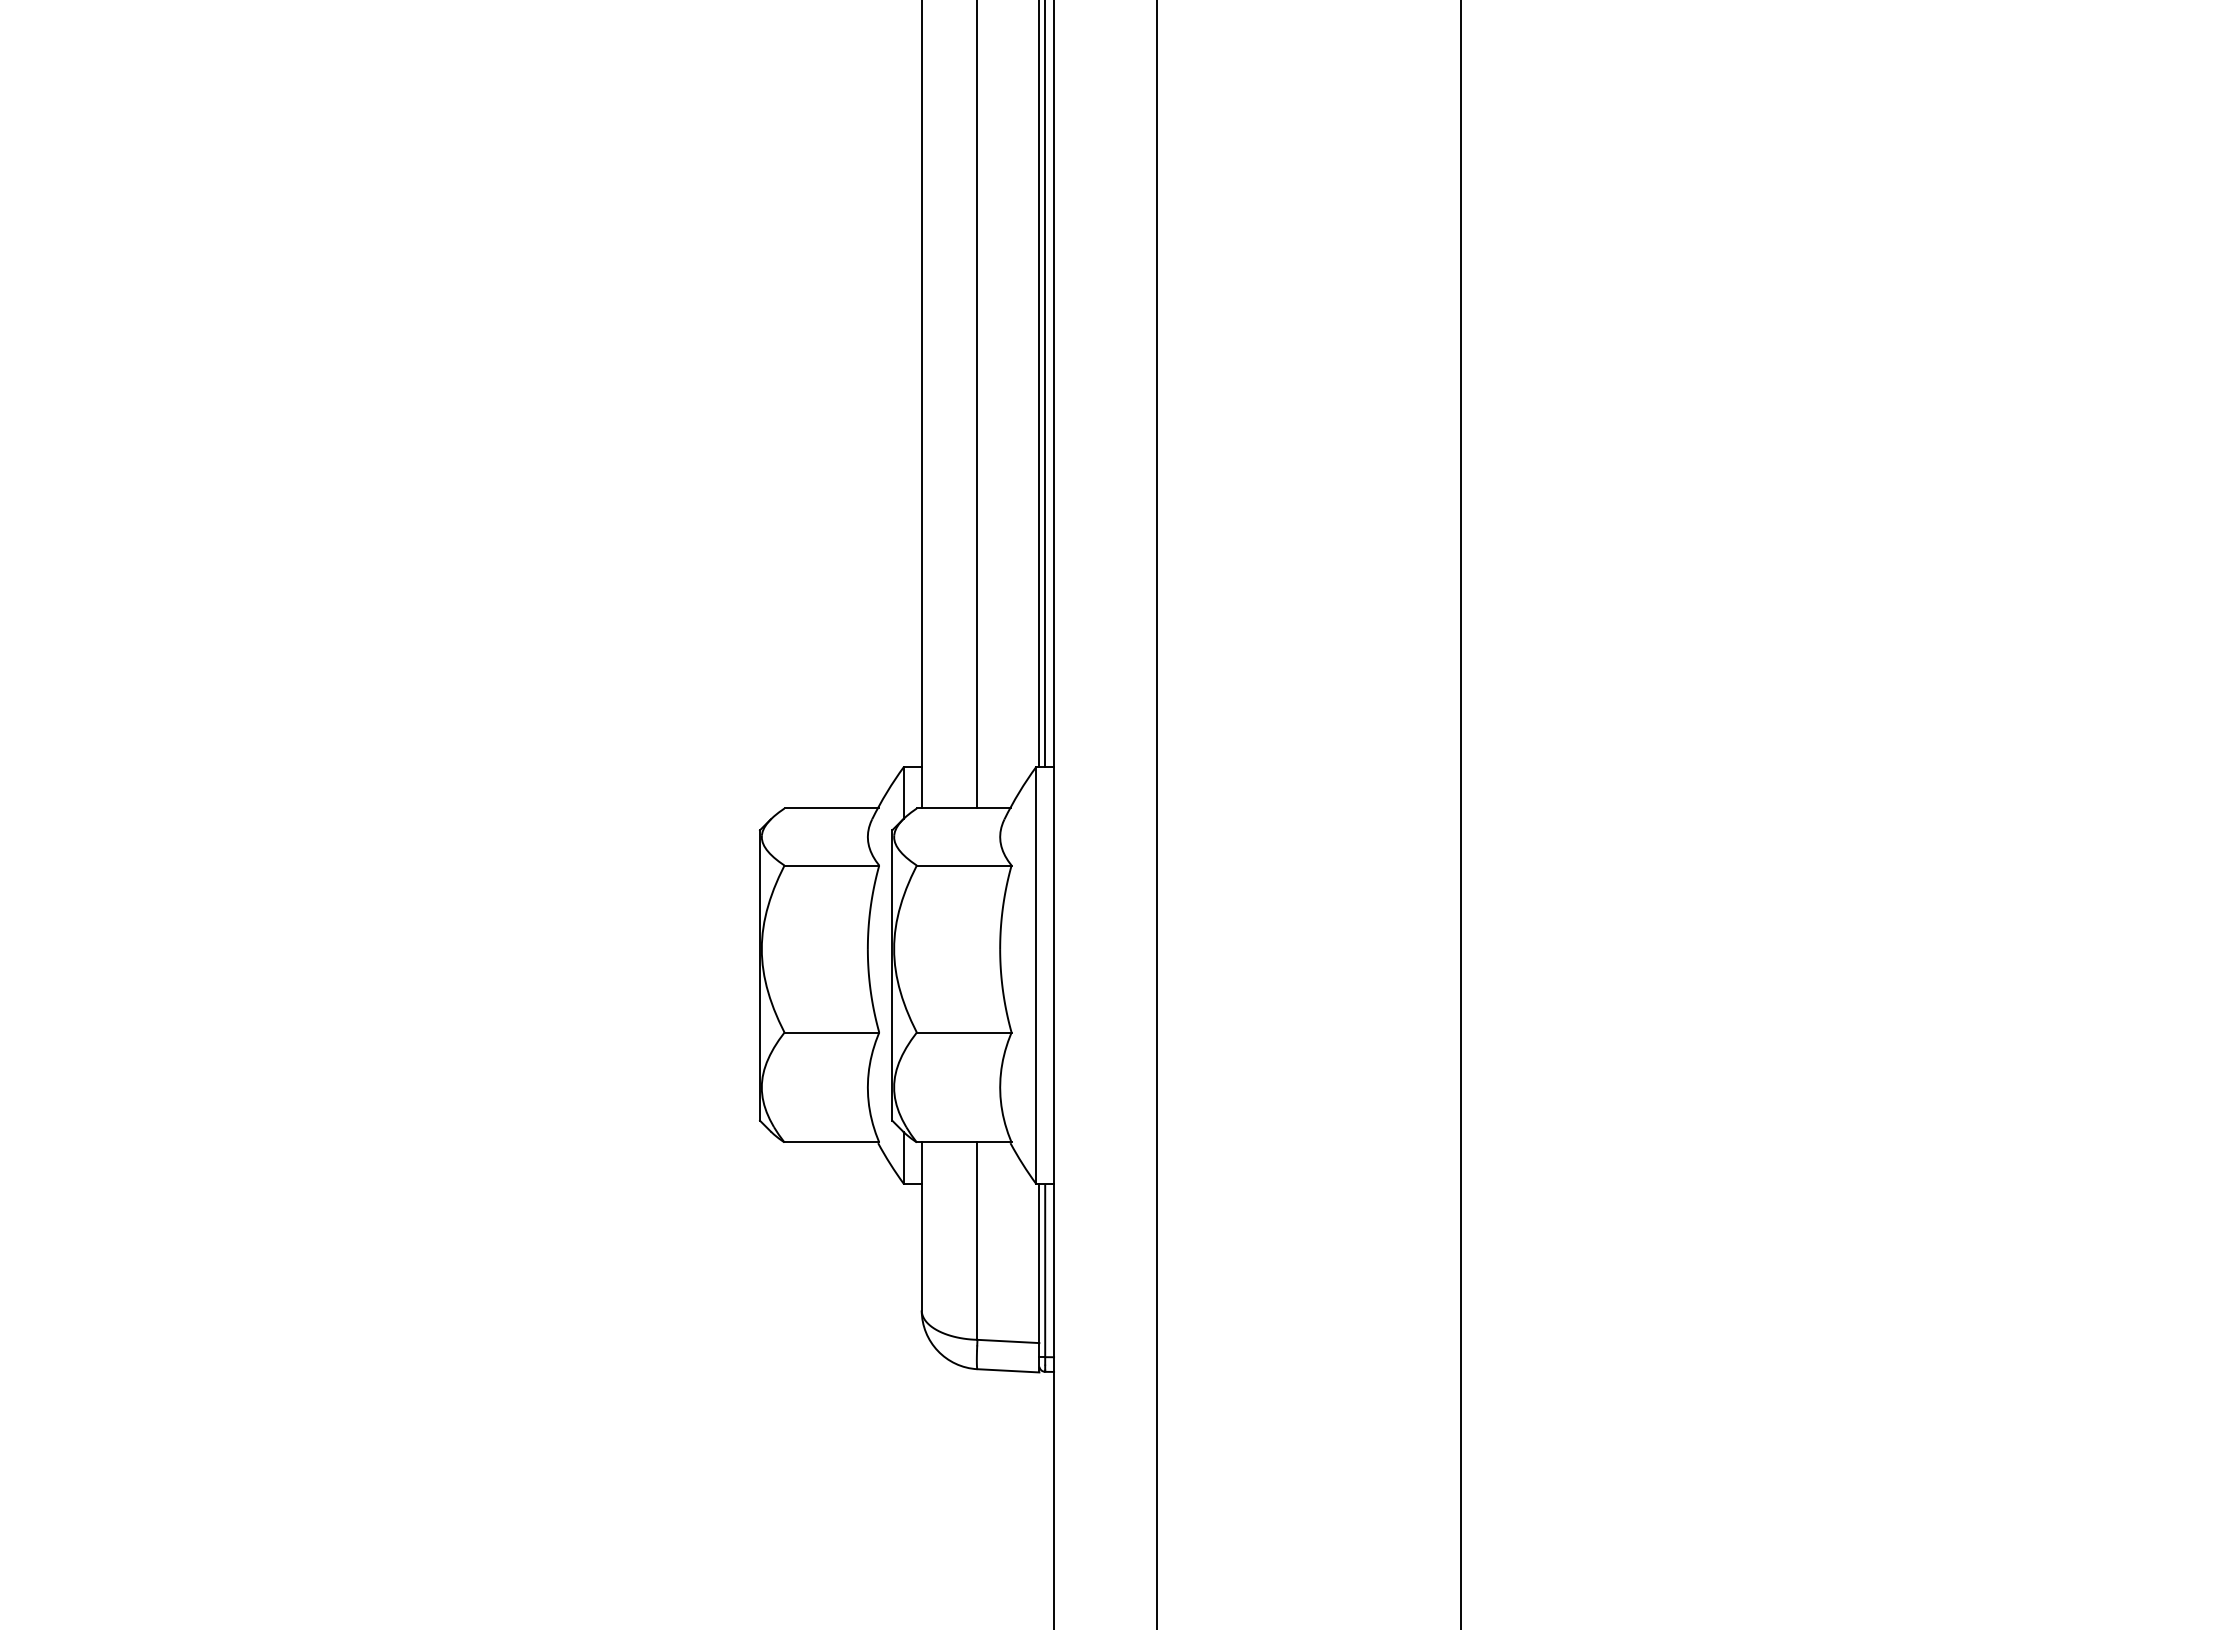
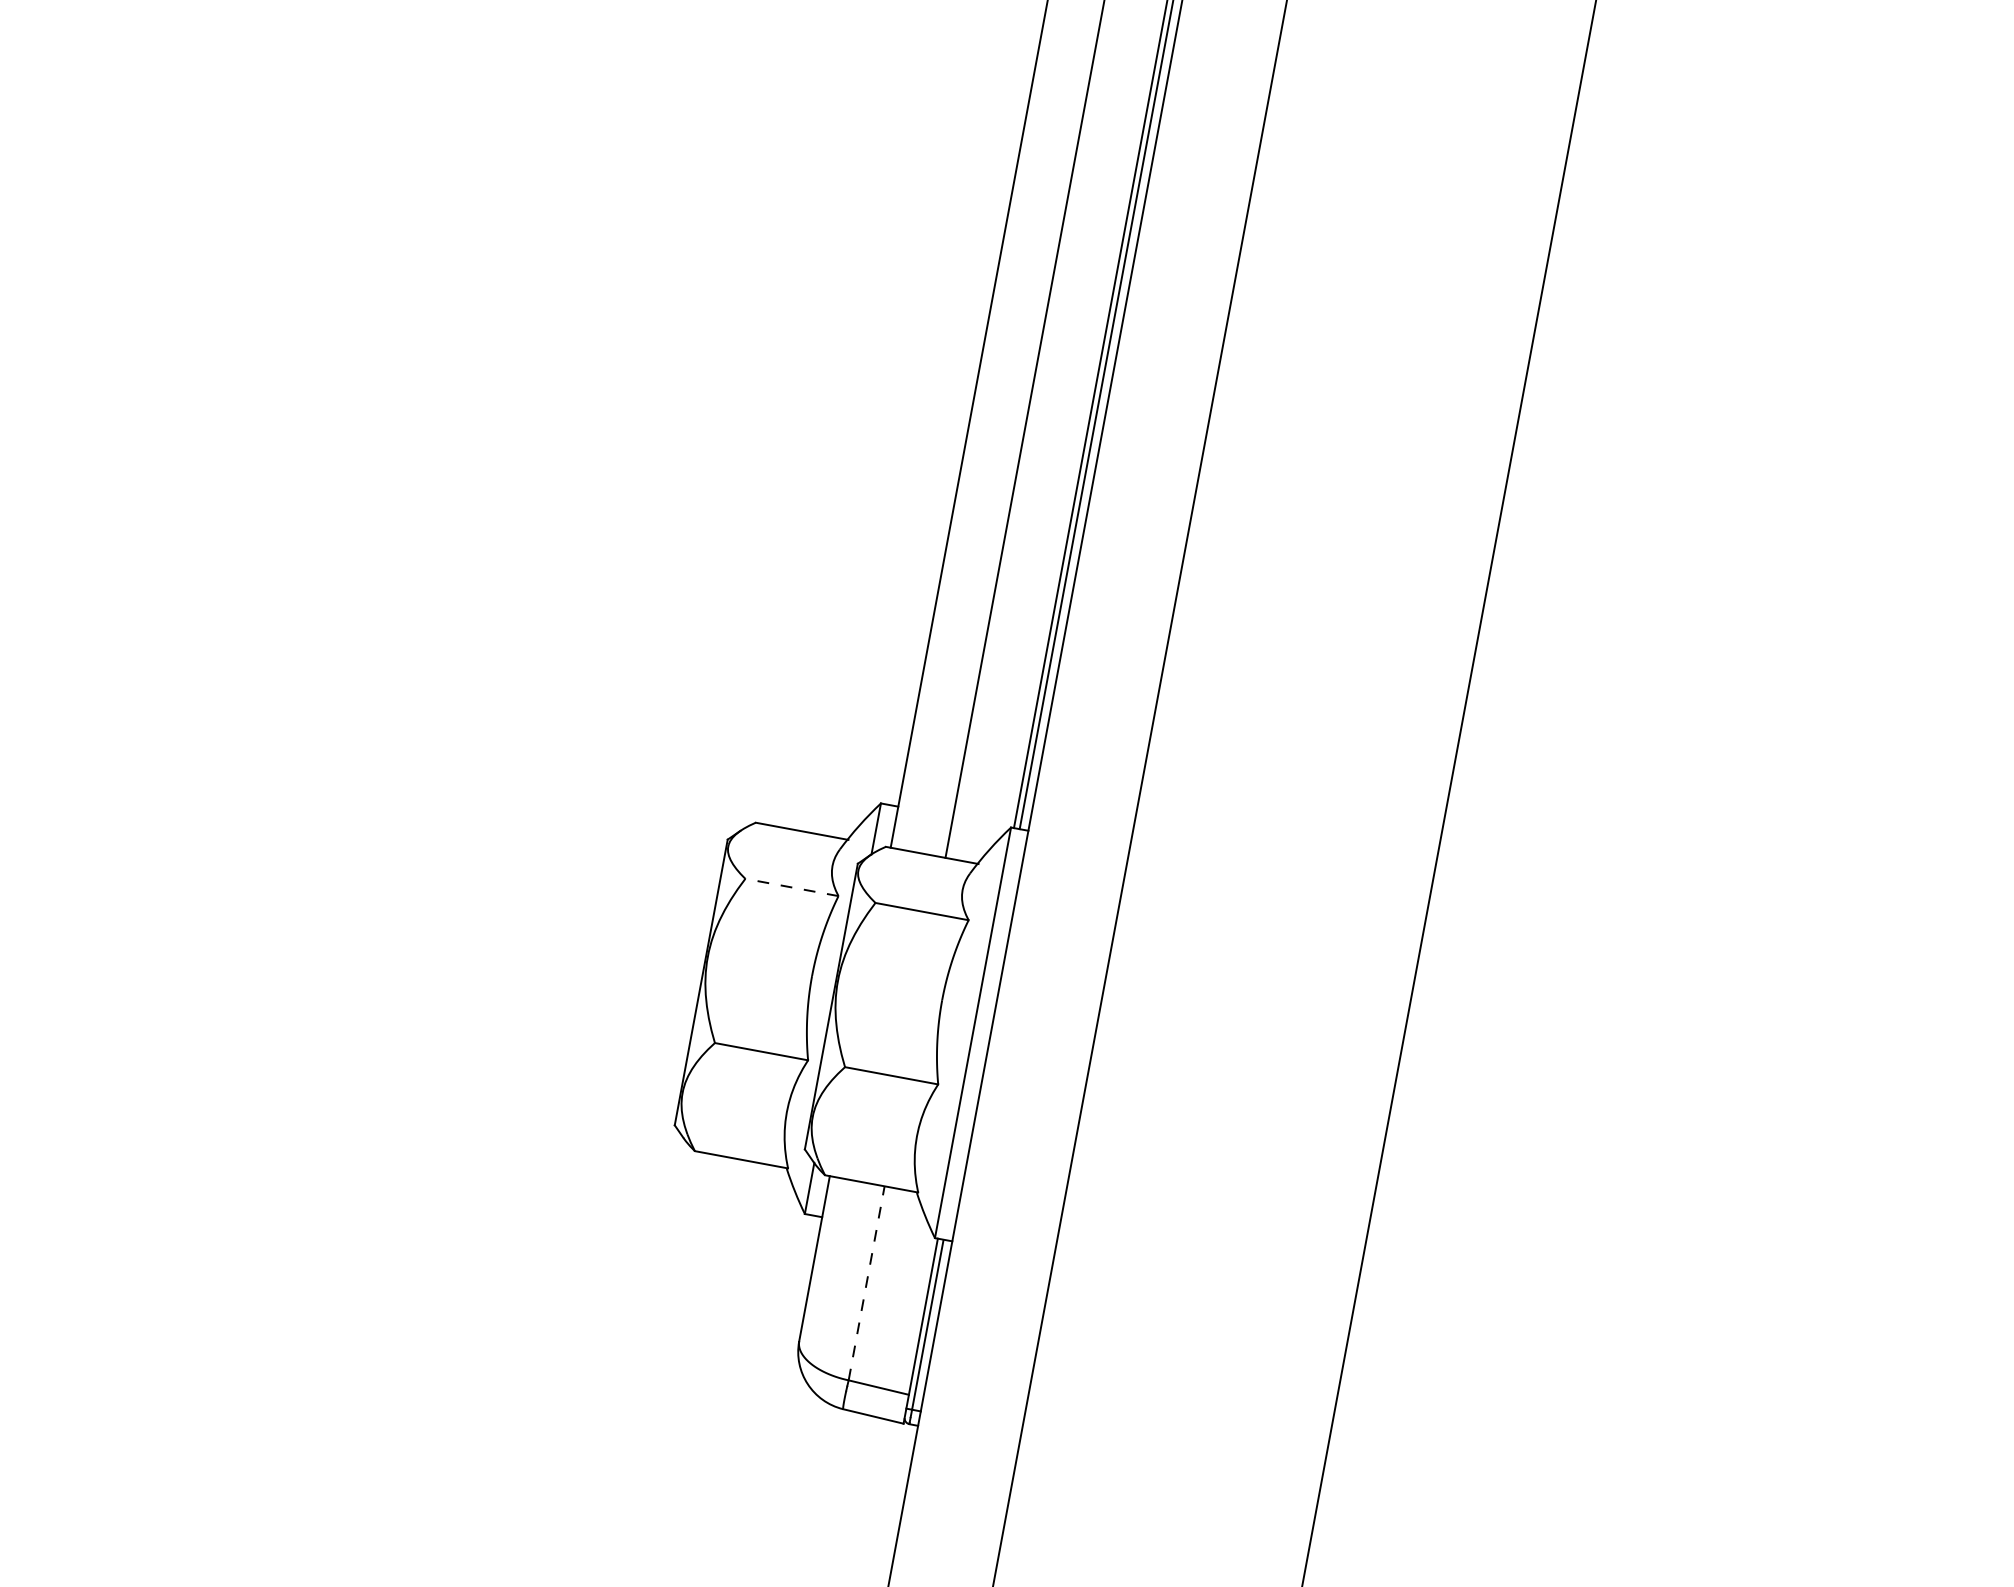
line: (831, 865) -> (791, 887), solid -> dashed
line: (977, 1241) -> (866, 1283), solid -> dashed

